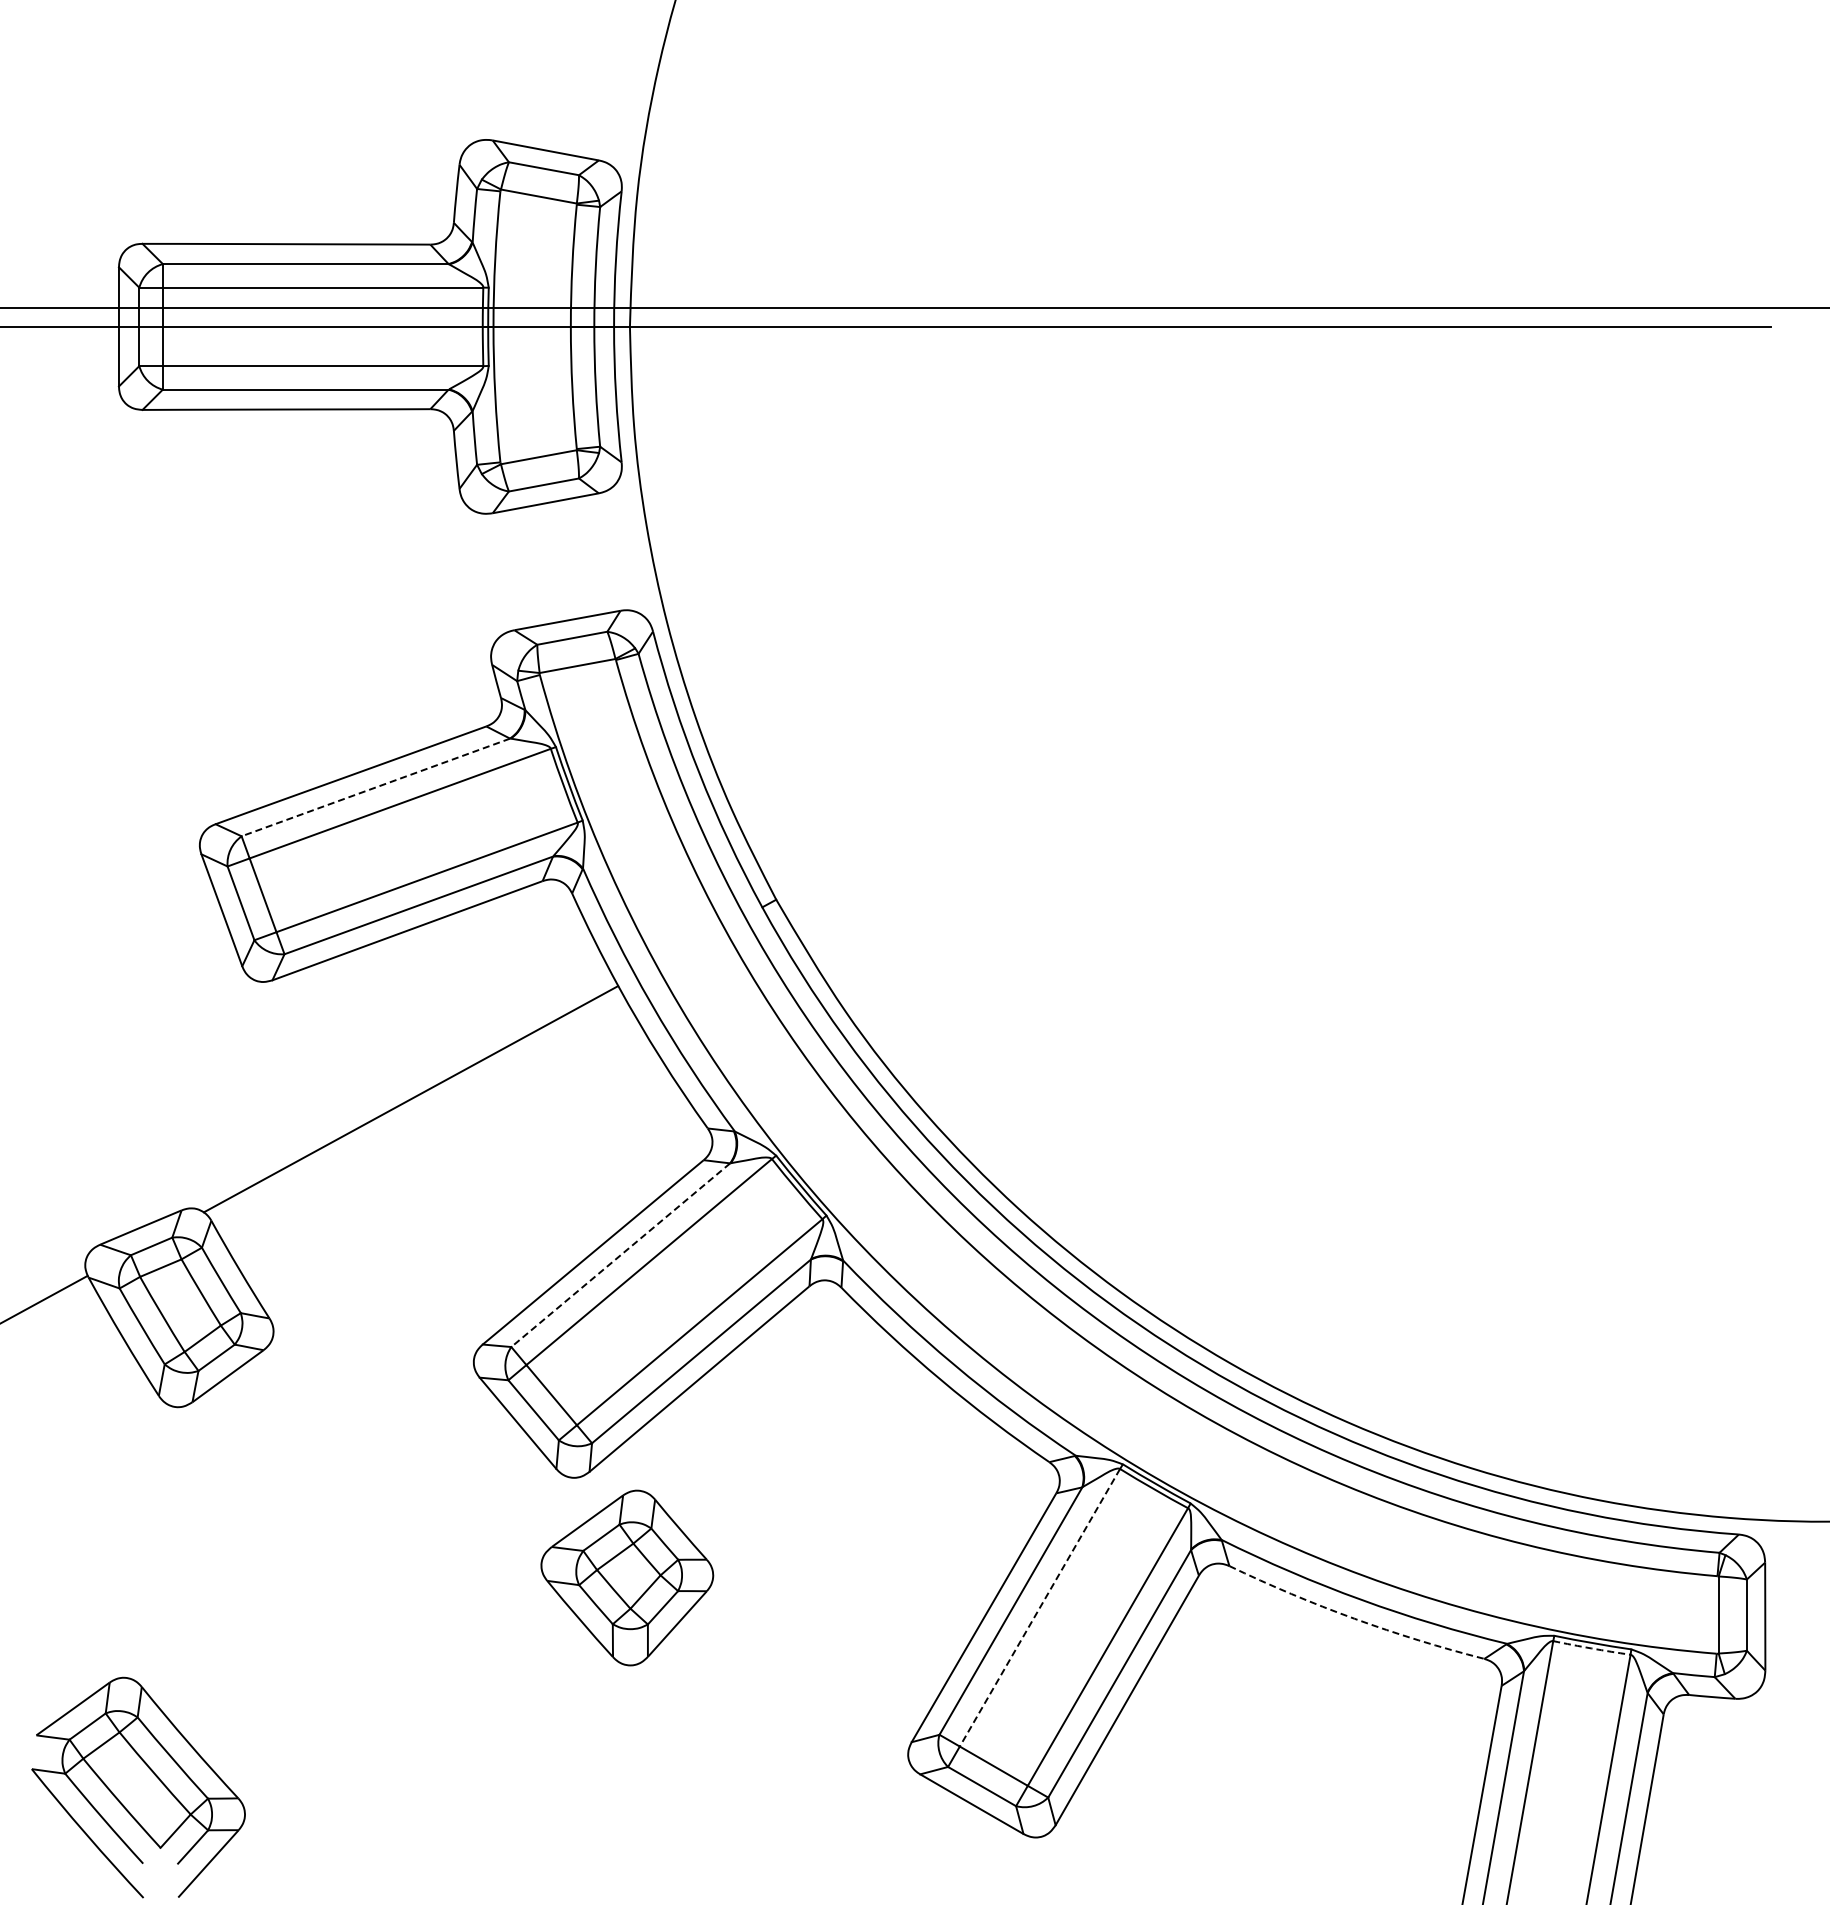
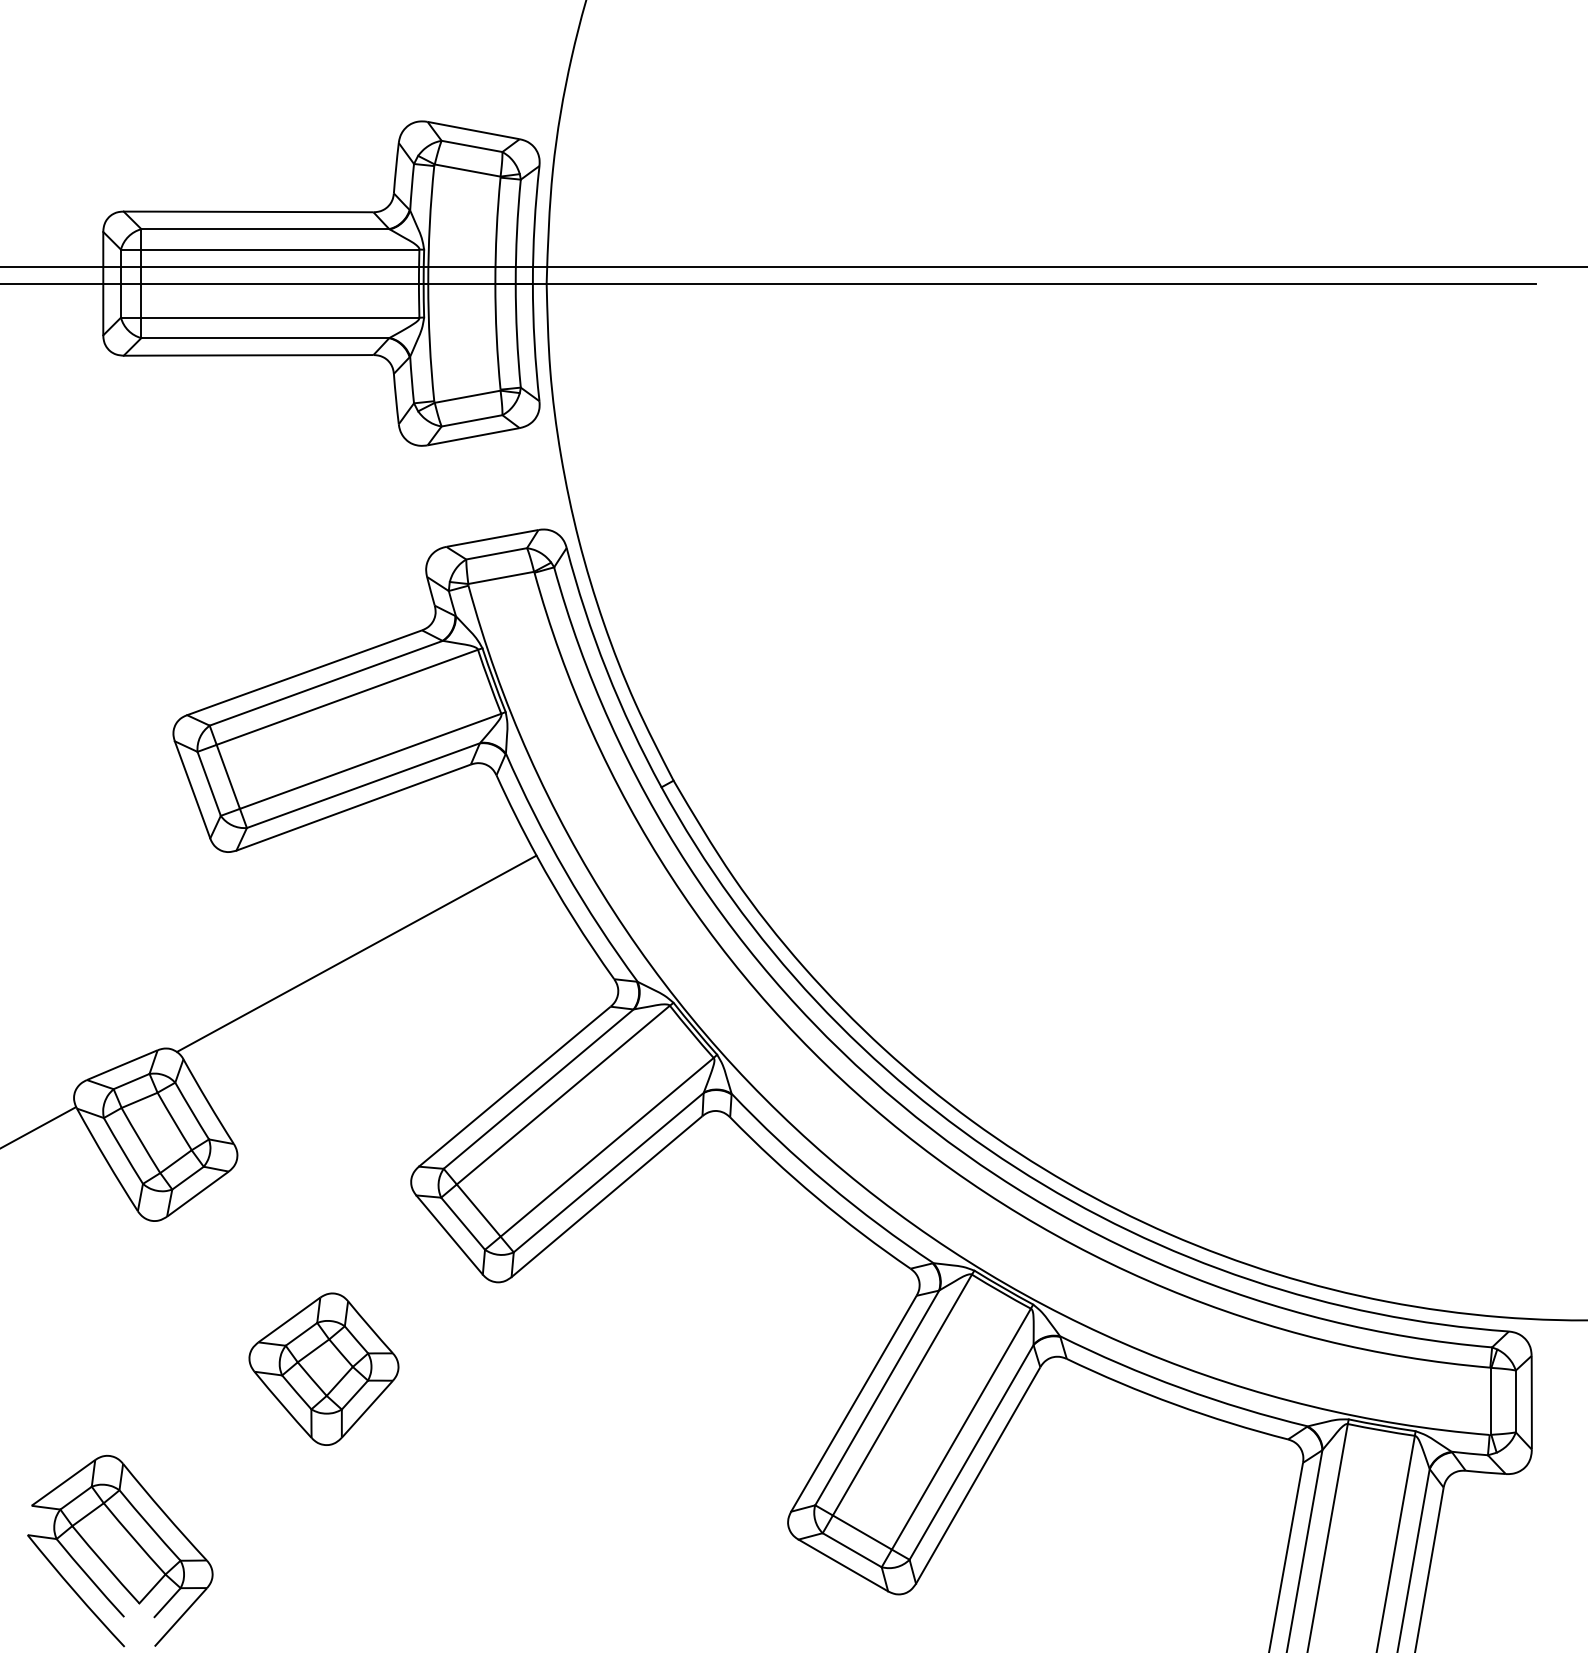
line: (375, 787) -> (325, 683), dashed -> solid
line: (620, 1255) -> (538, 1089), dashed -> solid
part: (627, 1577) -> (324, 1368), moved
line: (1039, 1608) -> (902, 1395), dashed -> solid
arc: (1354, 1618) -> (1175, 1404), dashed -> solid
arc: (1591, 1648) -> (1380, 1430), dashed -> solid

